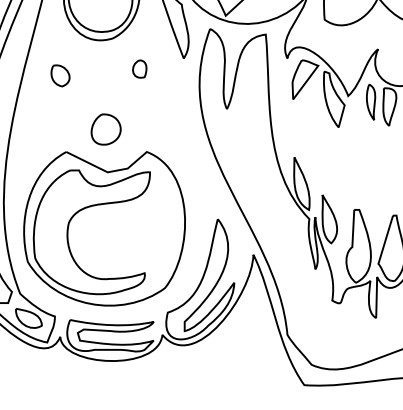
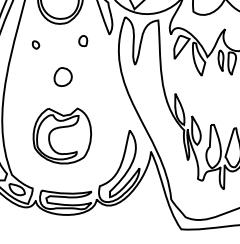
part: (59, 74) -> (35, 44), size x0.6
part: (104, 227) -> (62, 135), size x0.6

